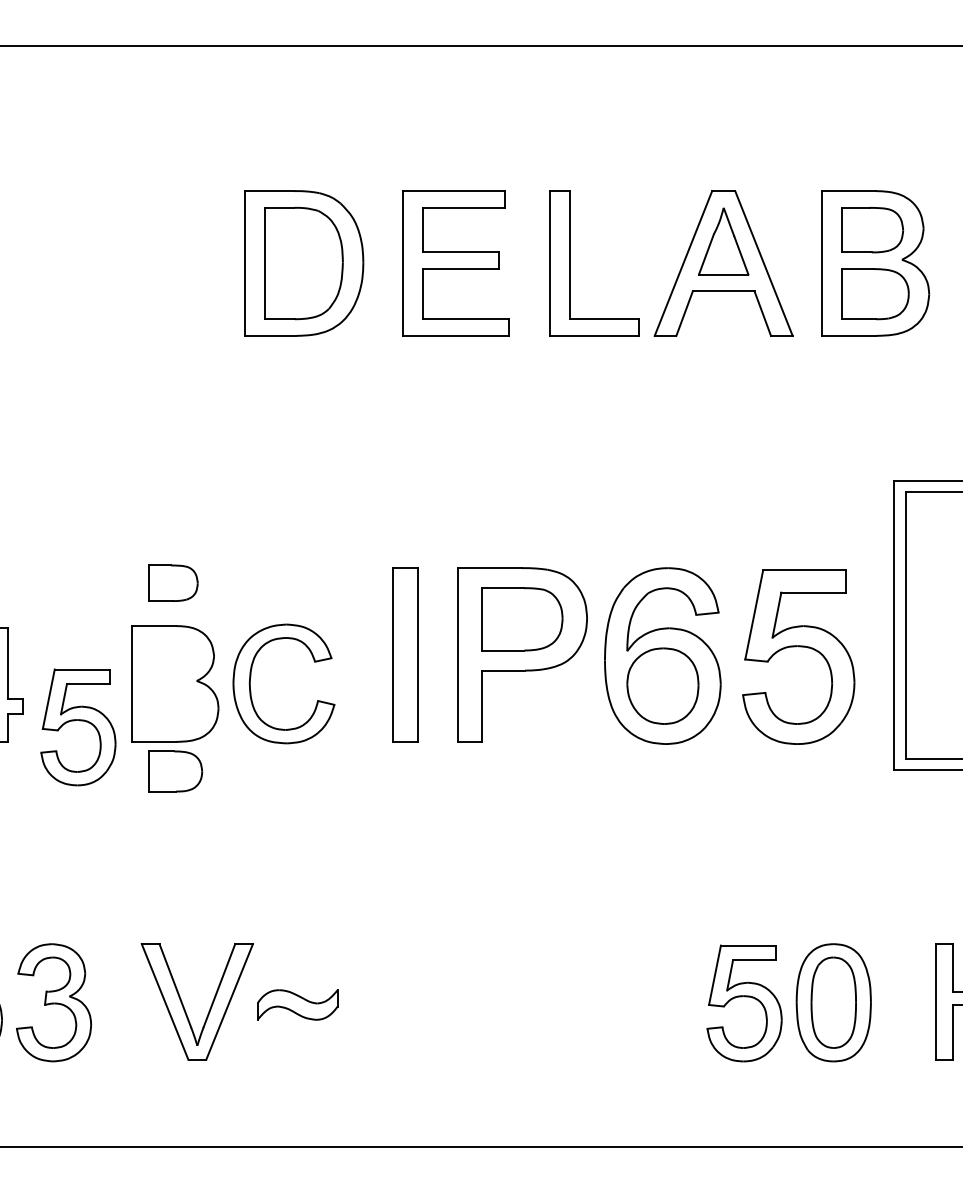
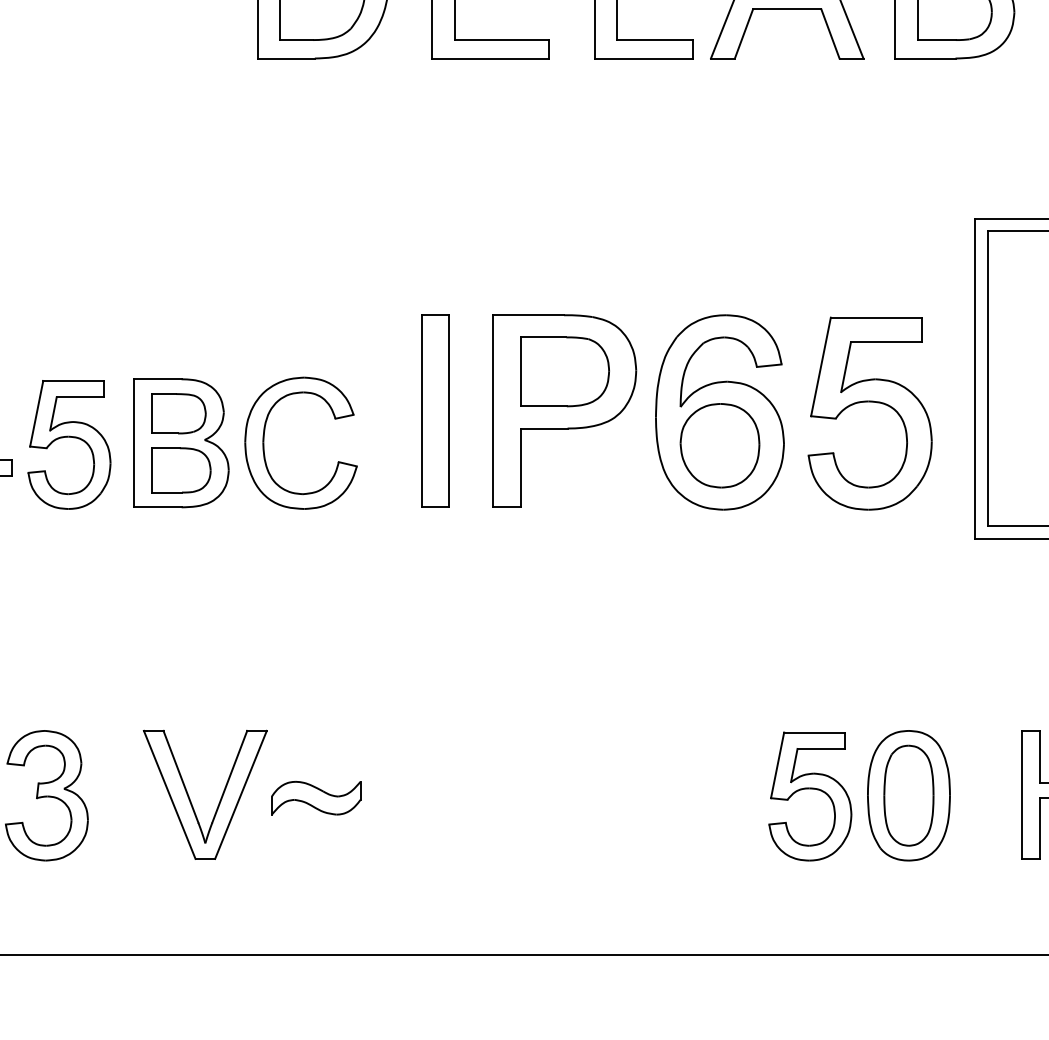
part: (173, 582) -> (178, 412), moved
part: (80, 721) -> (71, 438), moved
part: (175, 771) -> (181, 470), moved

